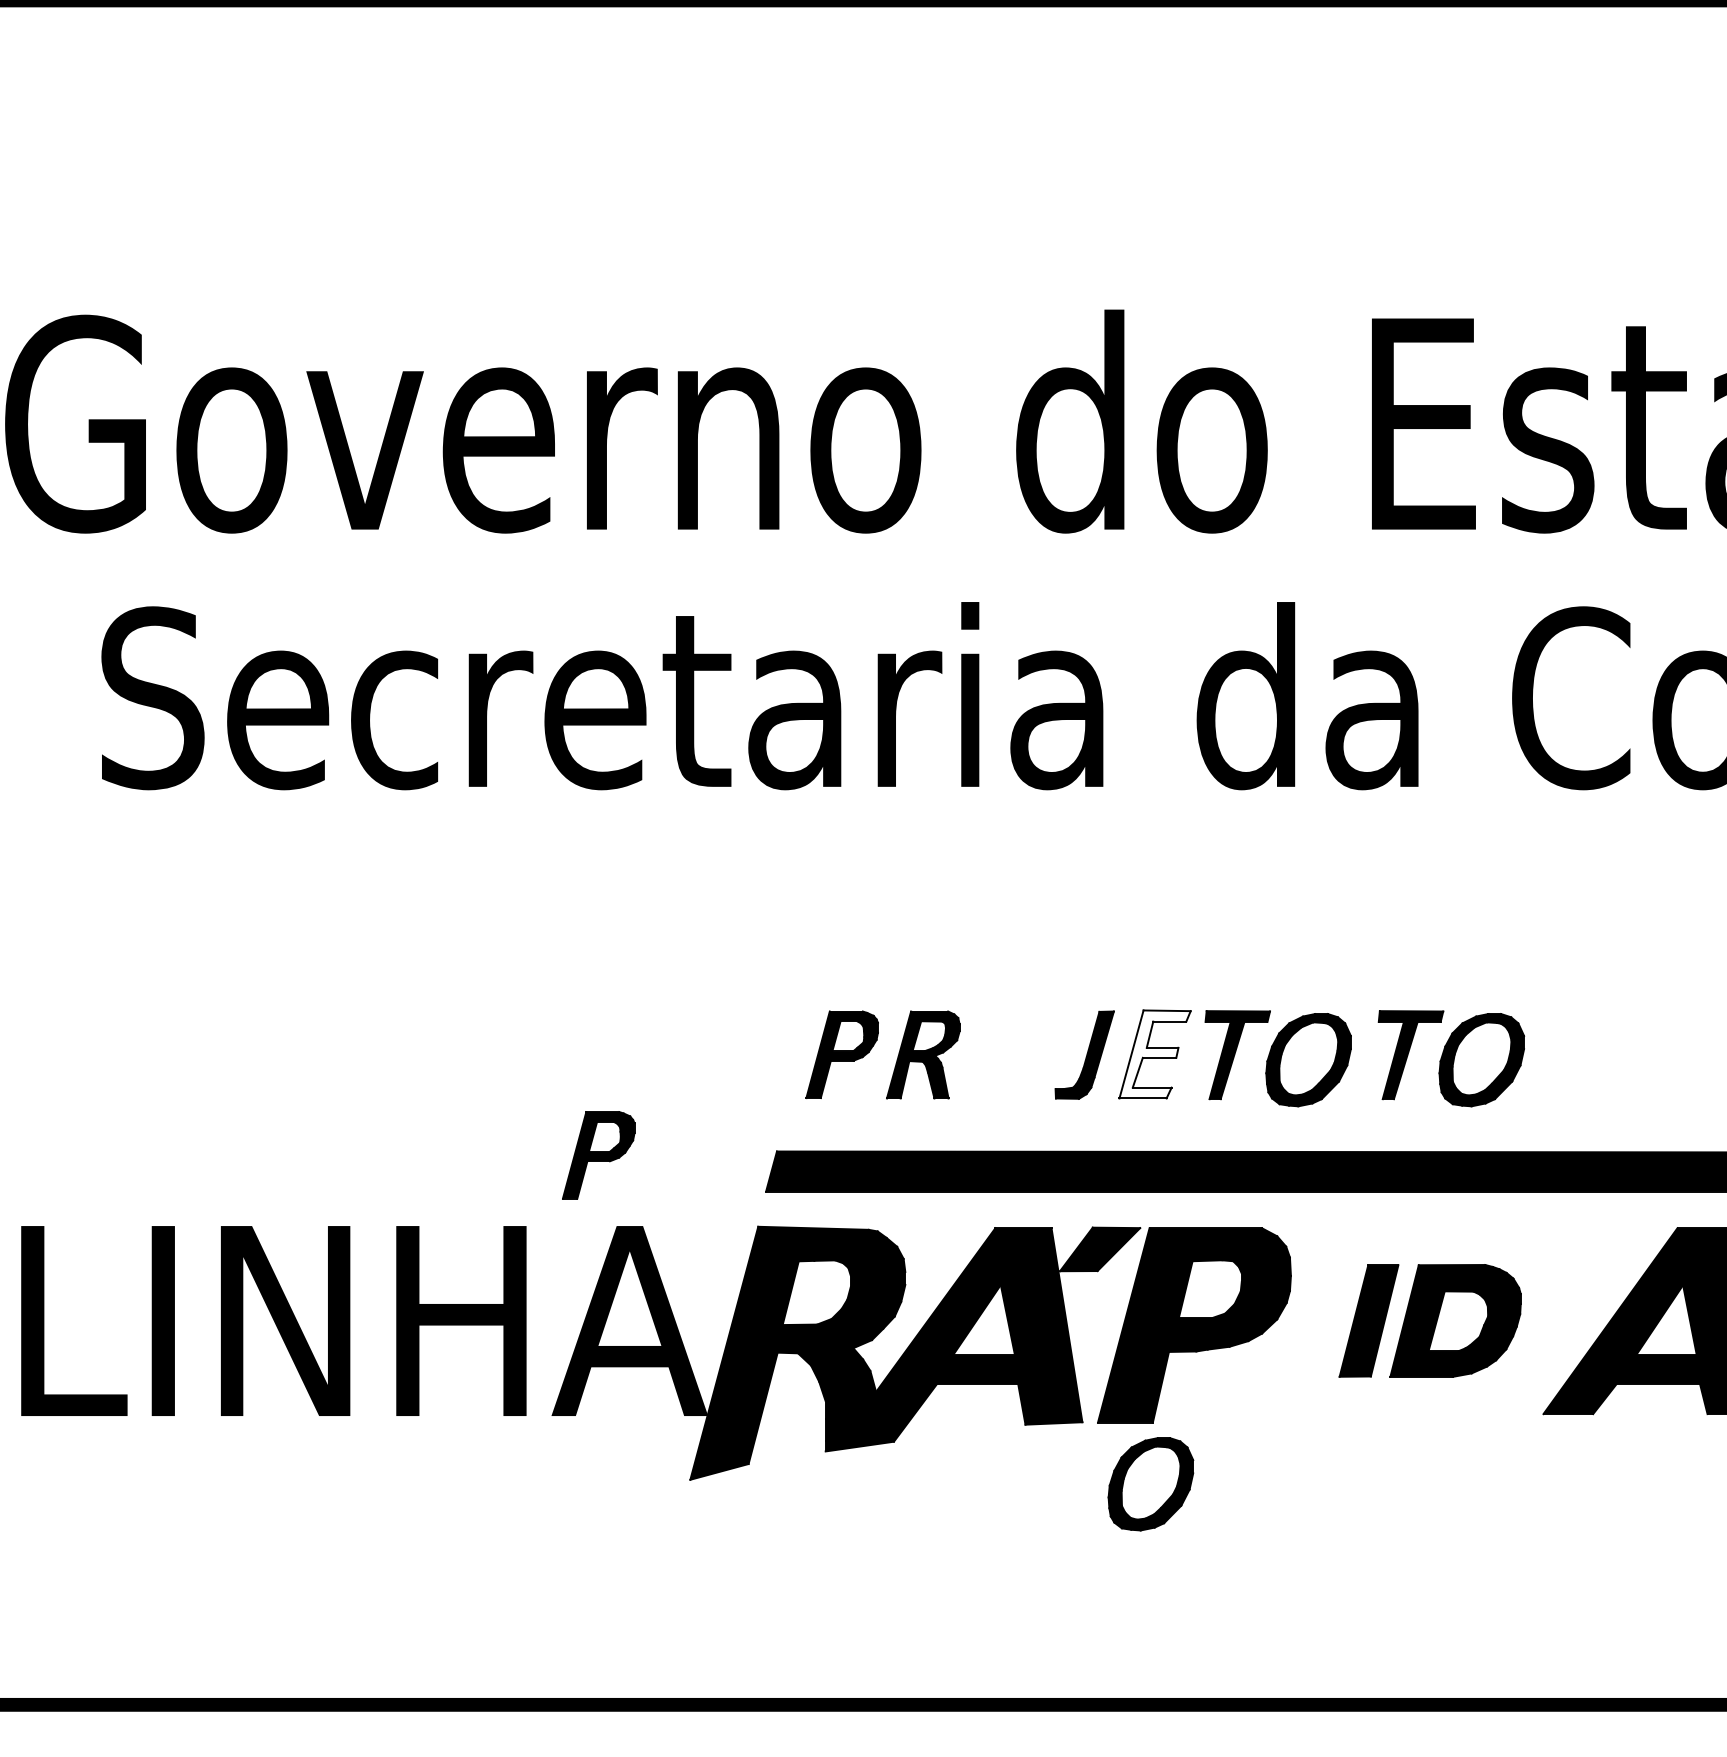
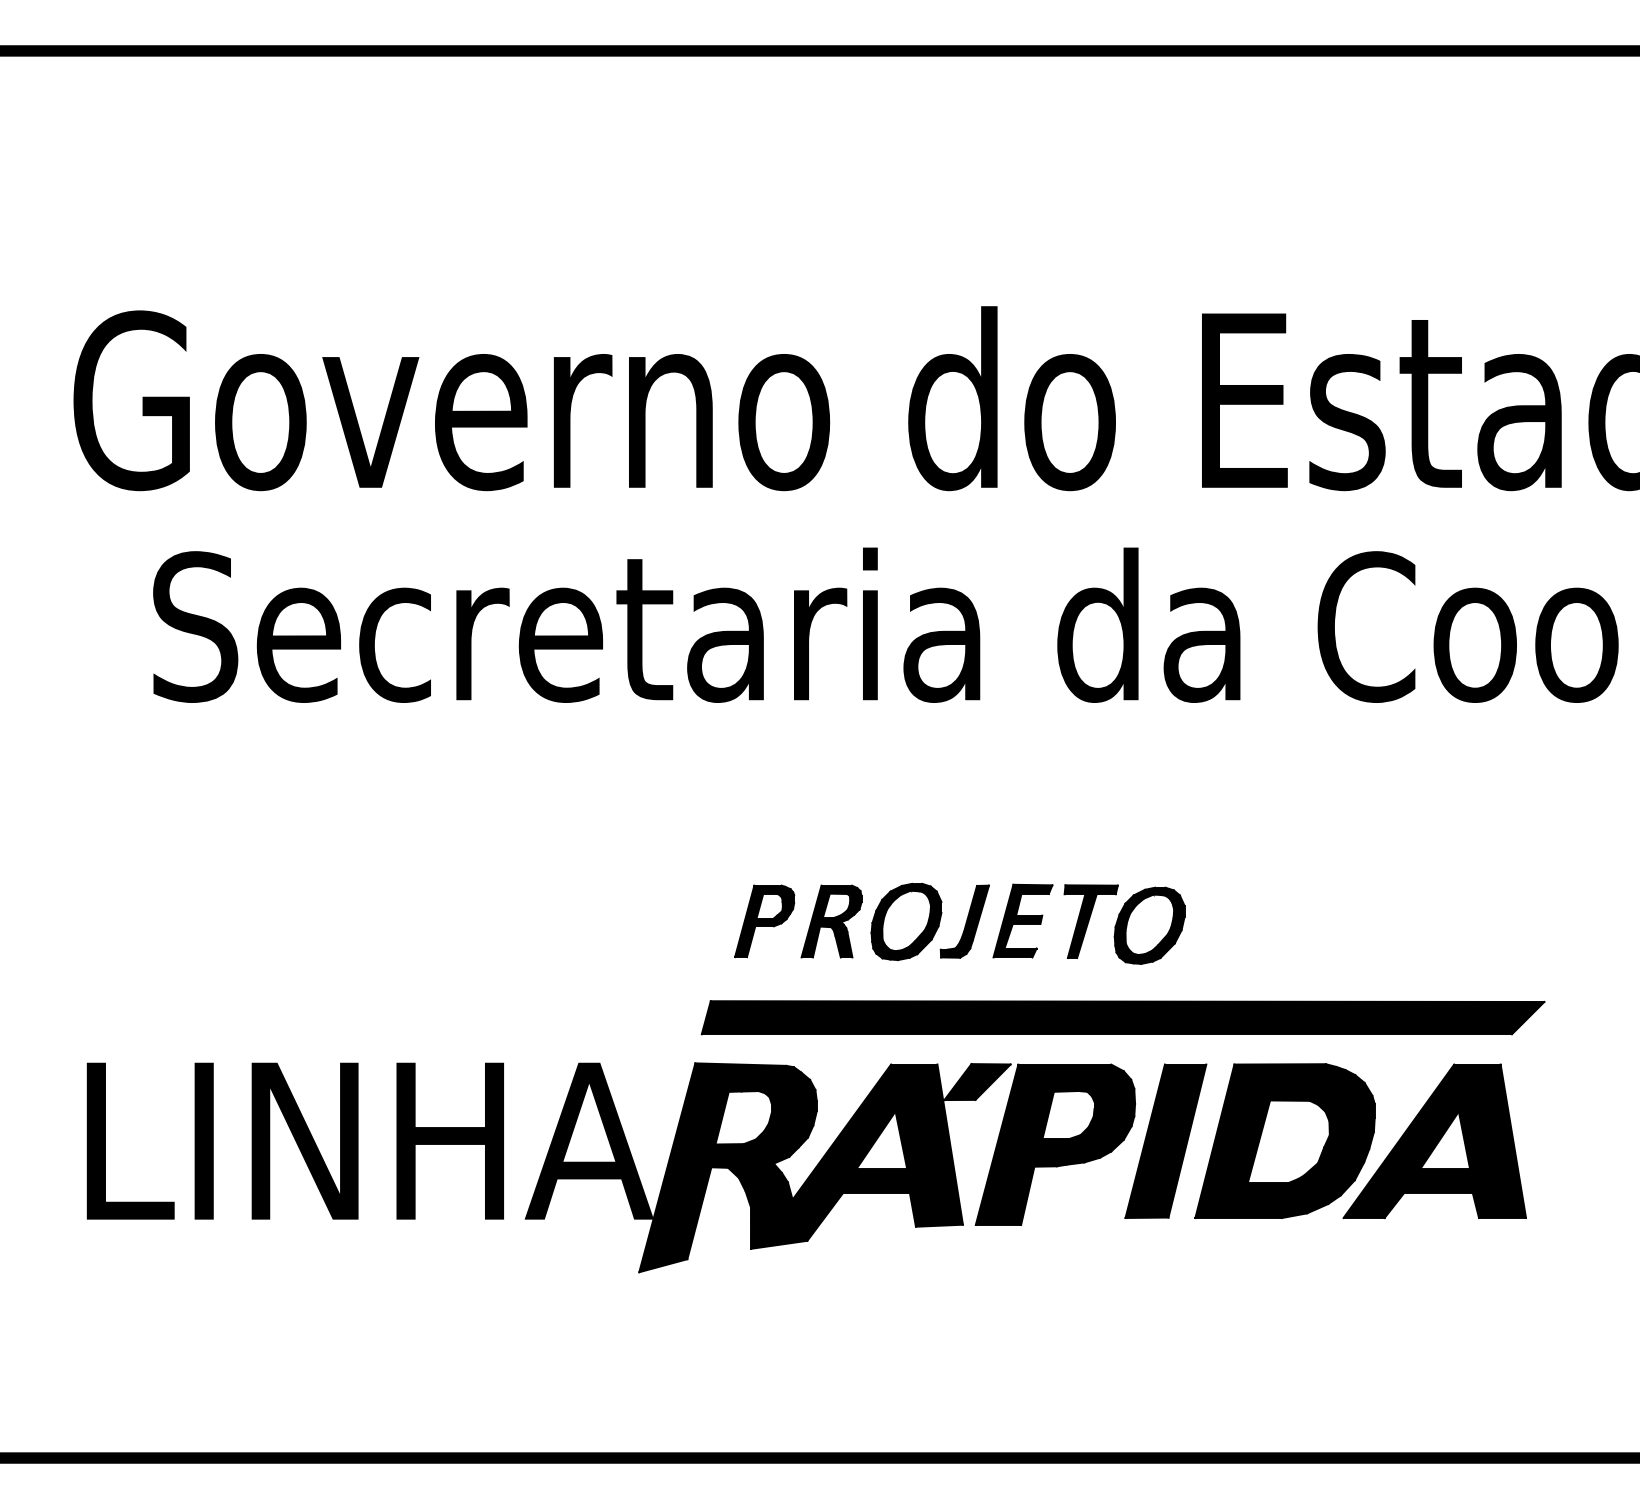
fill: (1154, 1053) -> (1022, 920), added
part: (1451, 1058) -> (1267, 924), removed
part: (598, 1155) -> (563, 1004), removed
part: (1429, 1320) -> (1249, 1140), size x1.67
part: (1150, 1483) -> (906, 921), moved

